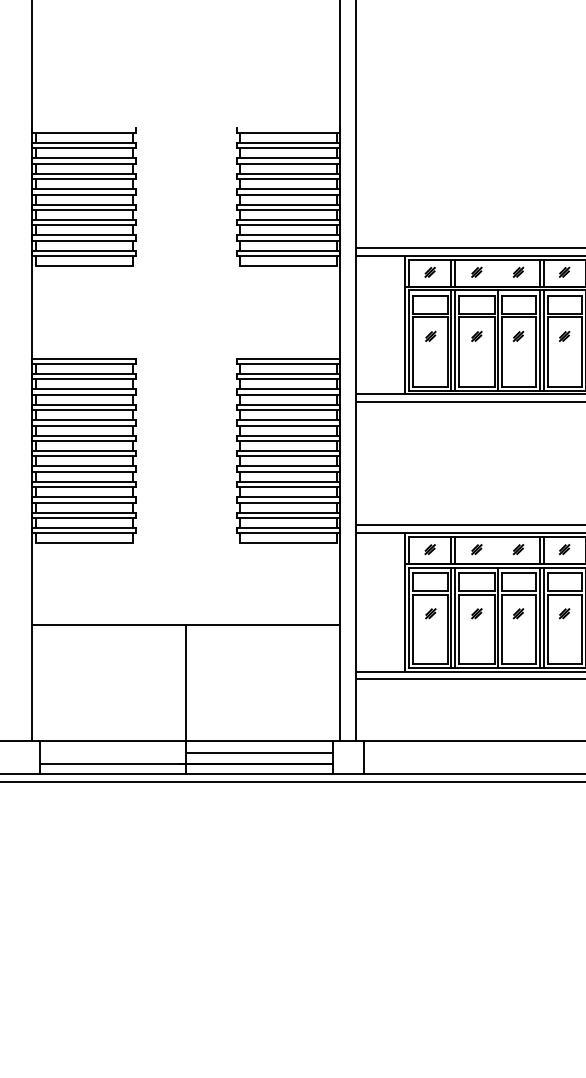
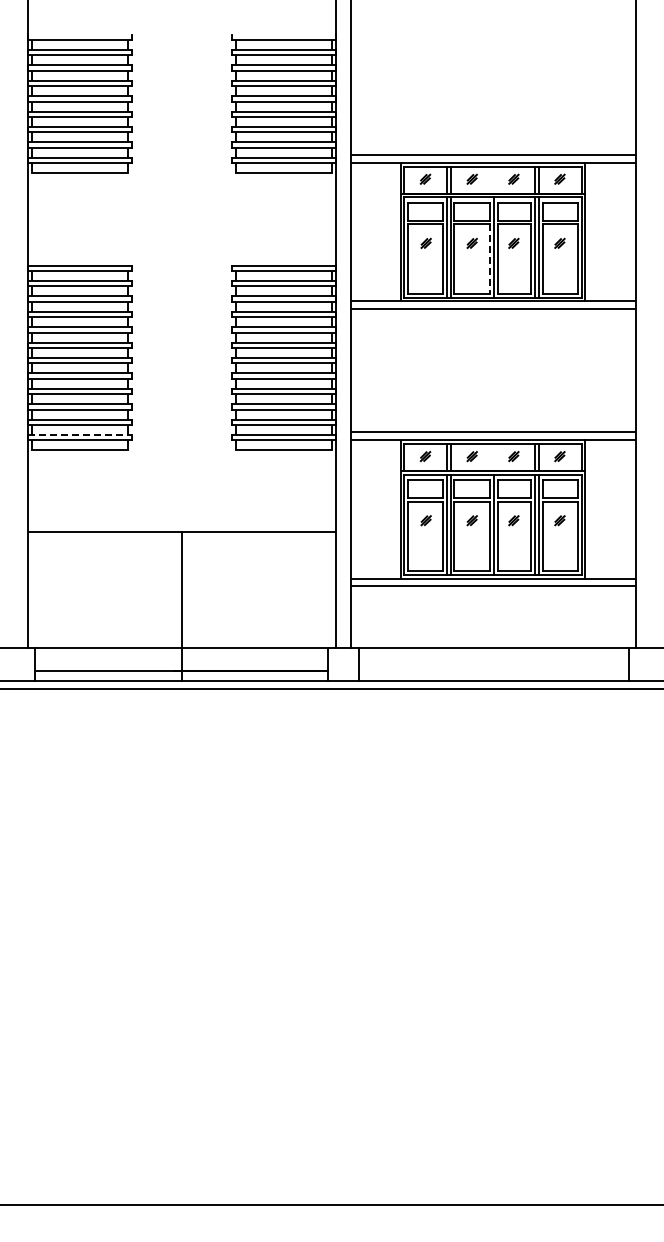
line: (494, 352) -> (489, 259), solid -> dashed
line: (84, 528) -> (79, 435), solid -> dashed
line: (259, 752) -> (254, 659), removed

